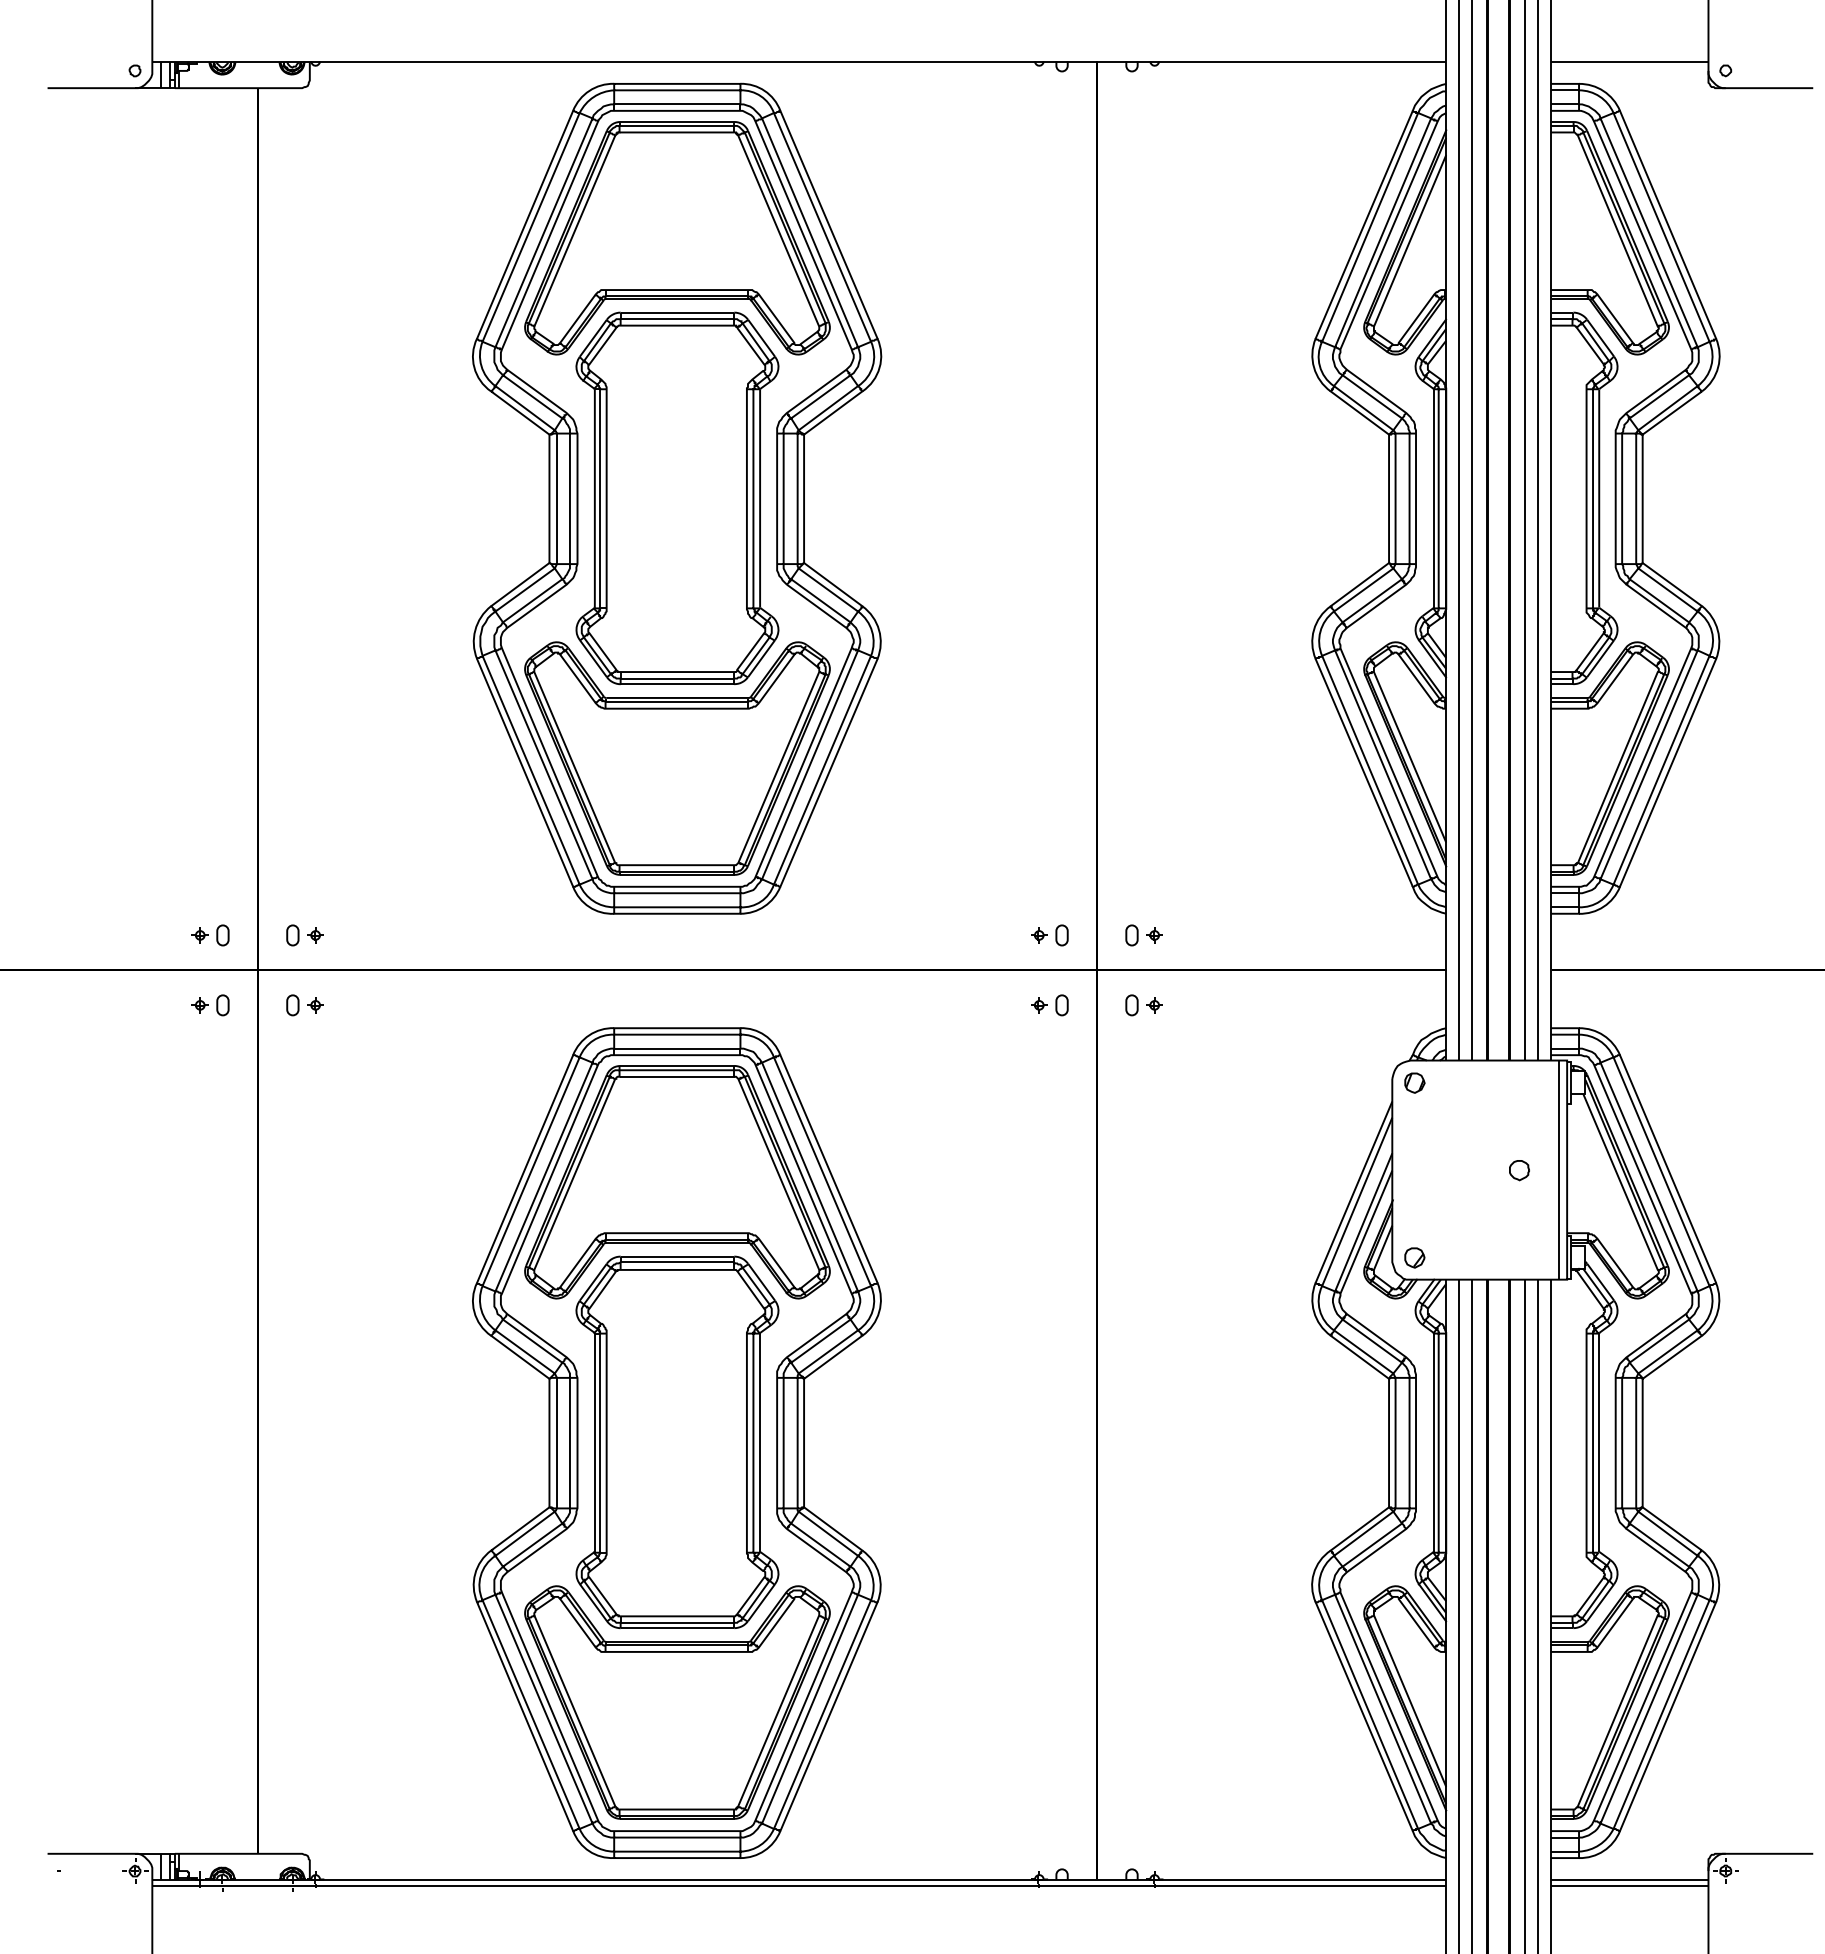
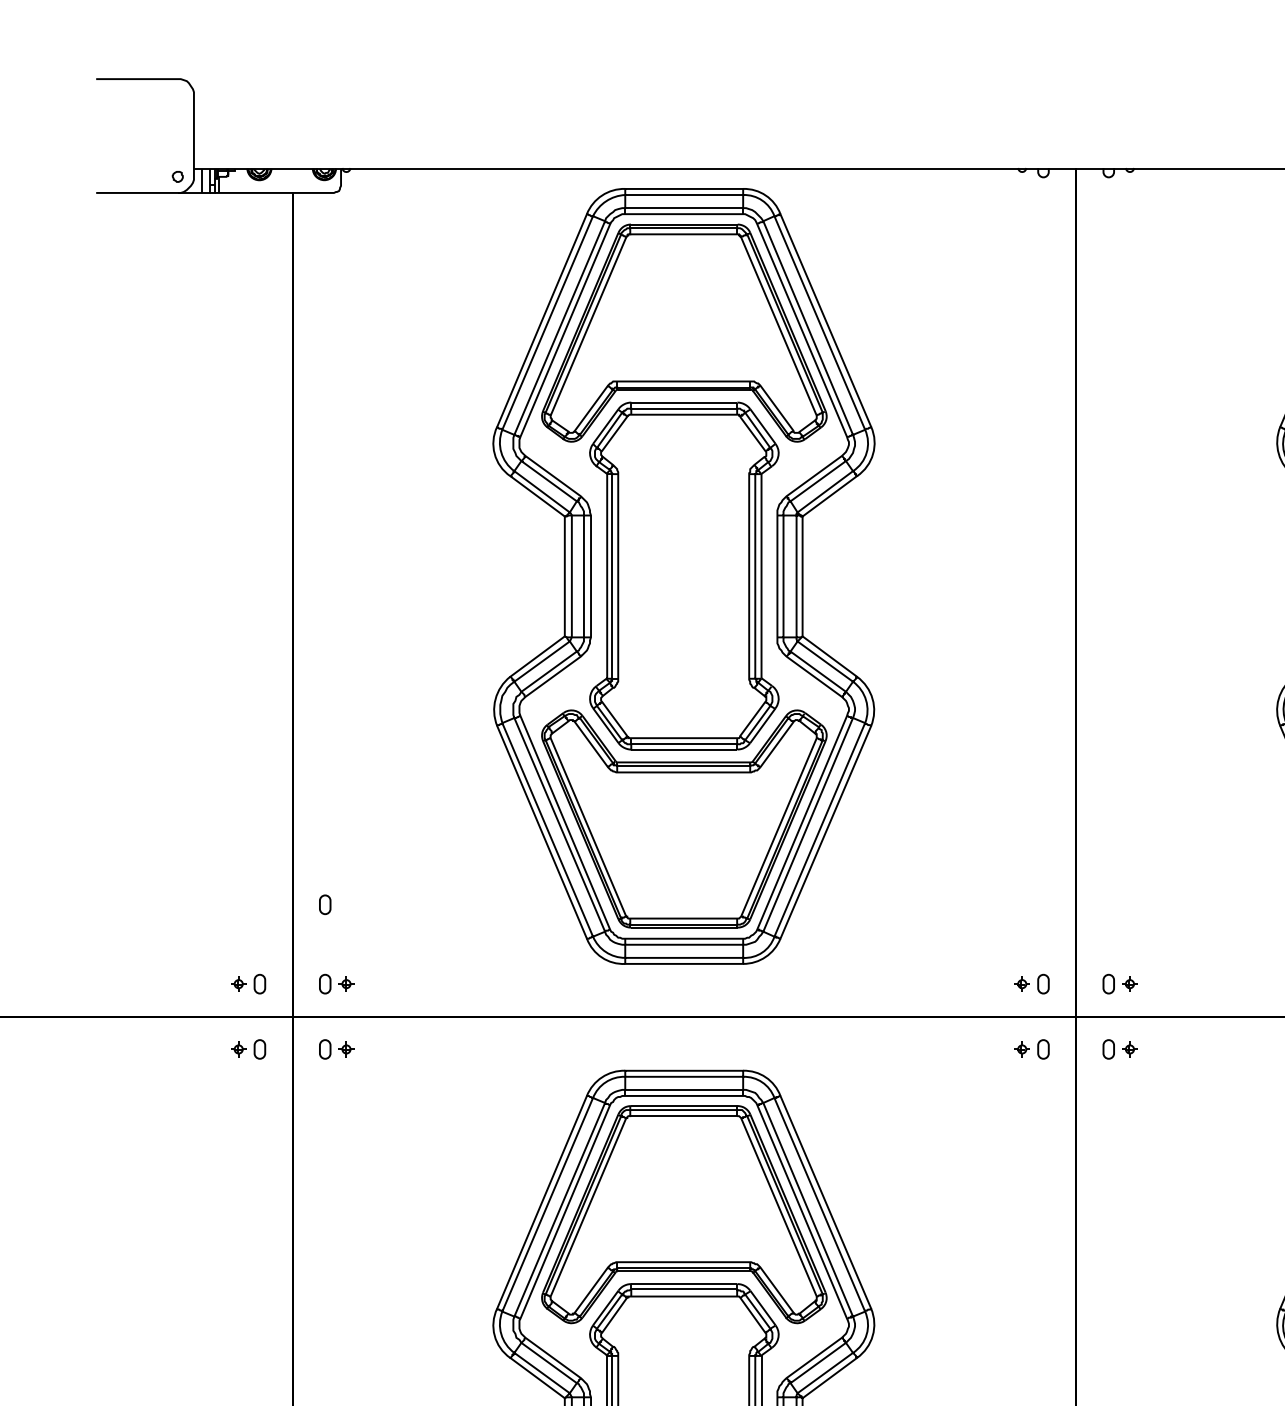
part: (292, 850) -> (324, 904), added

